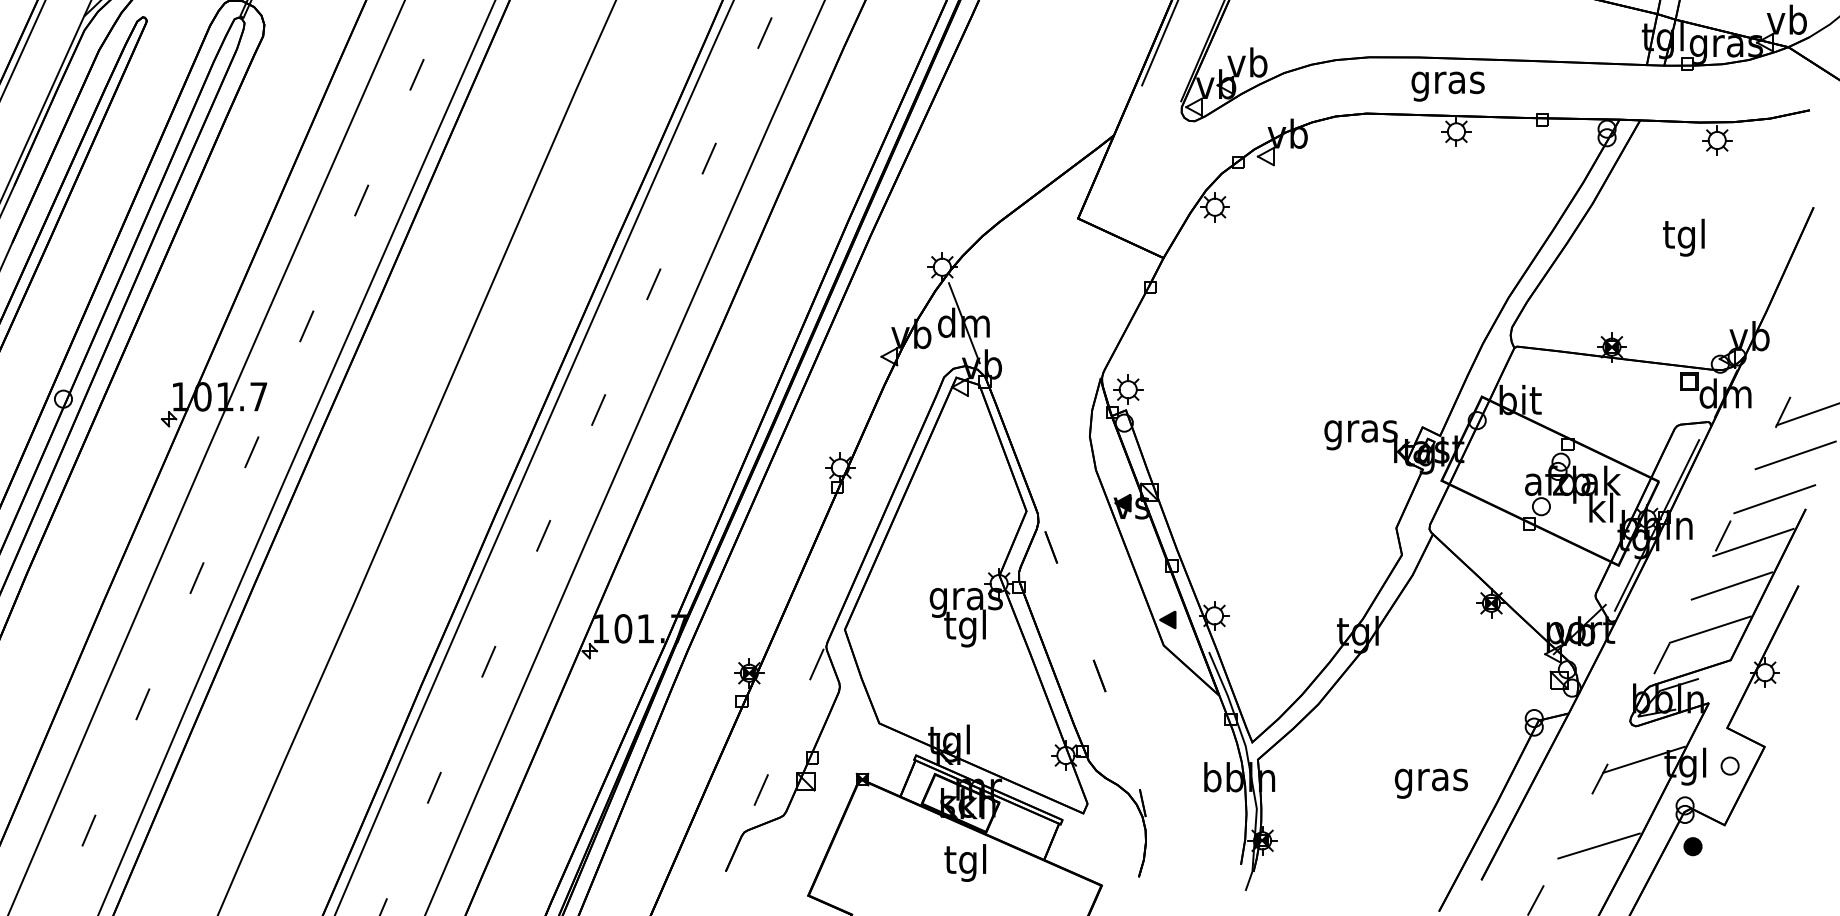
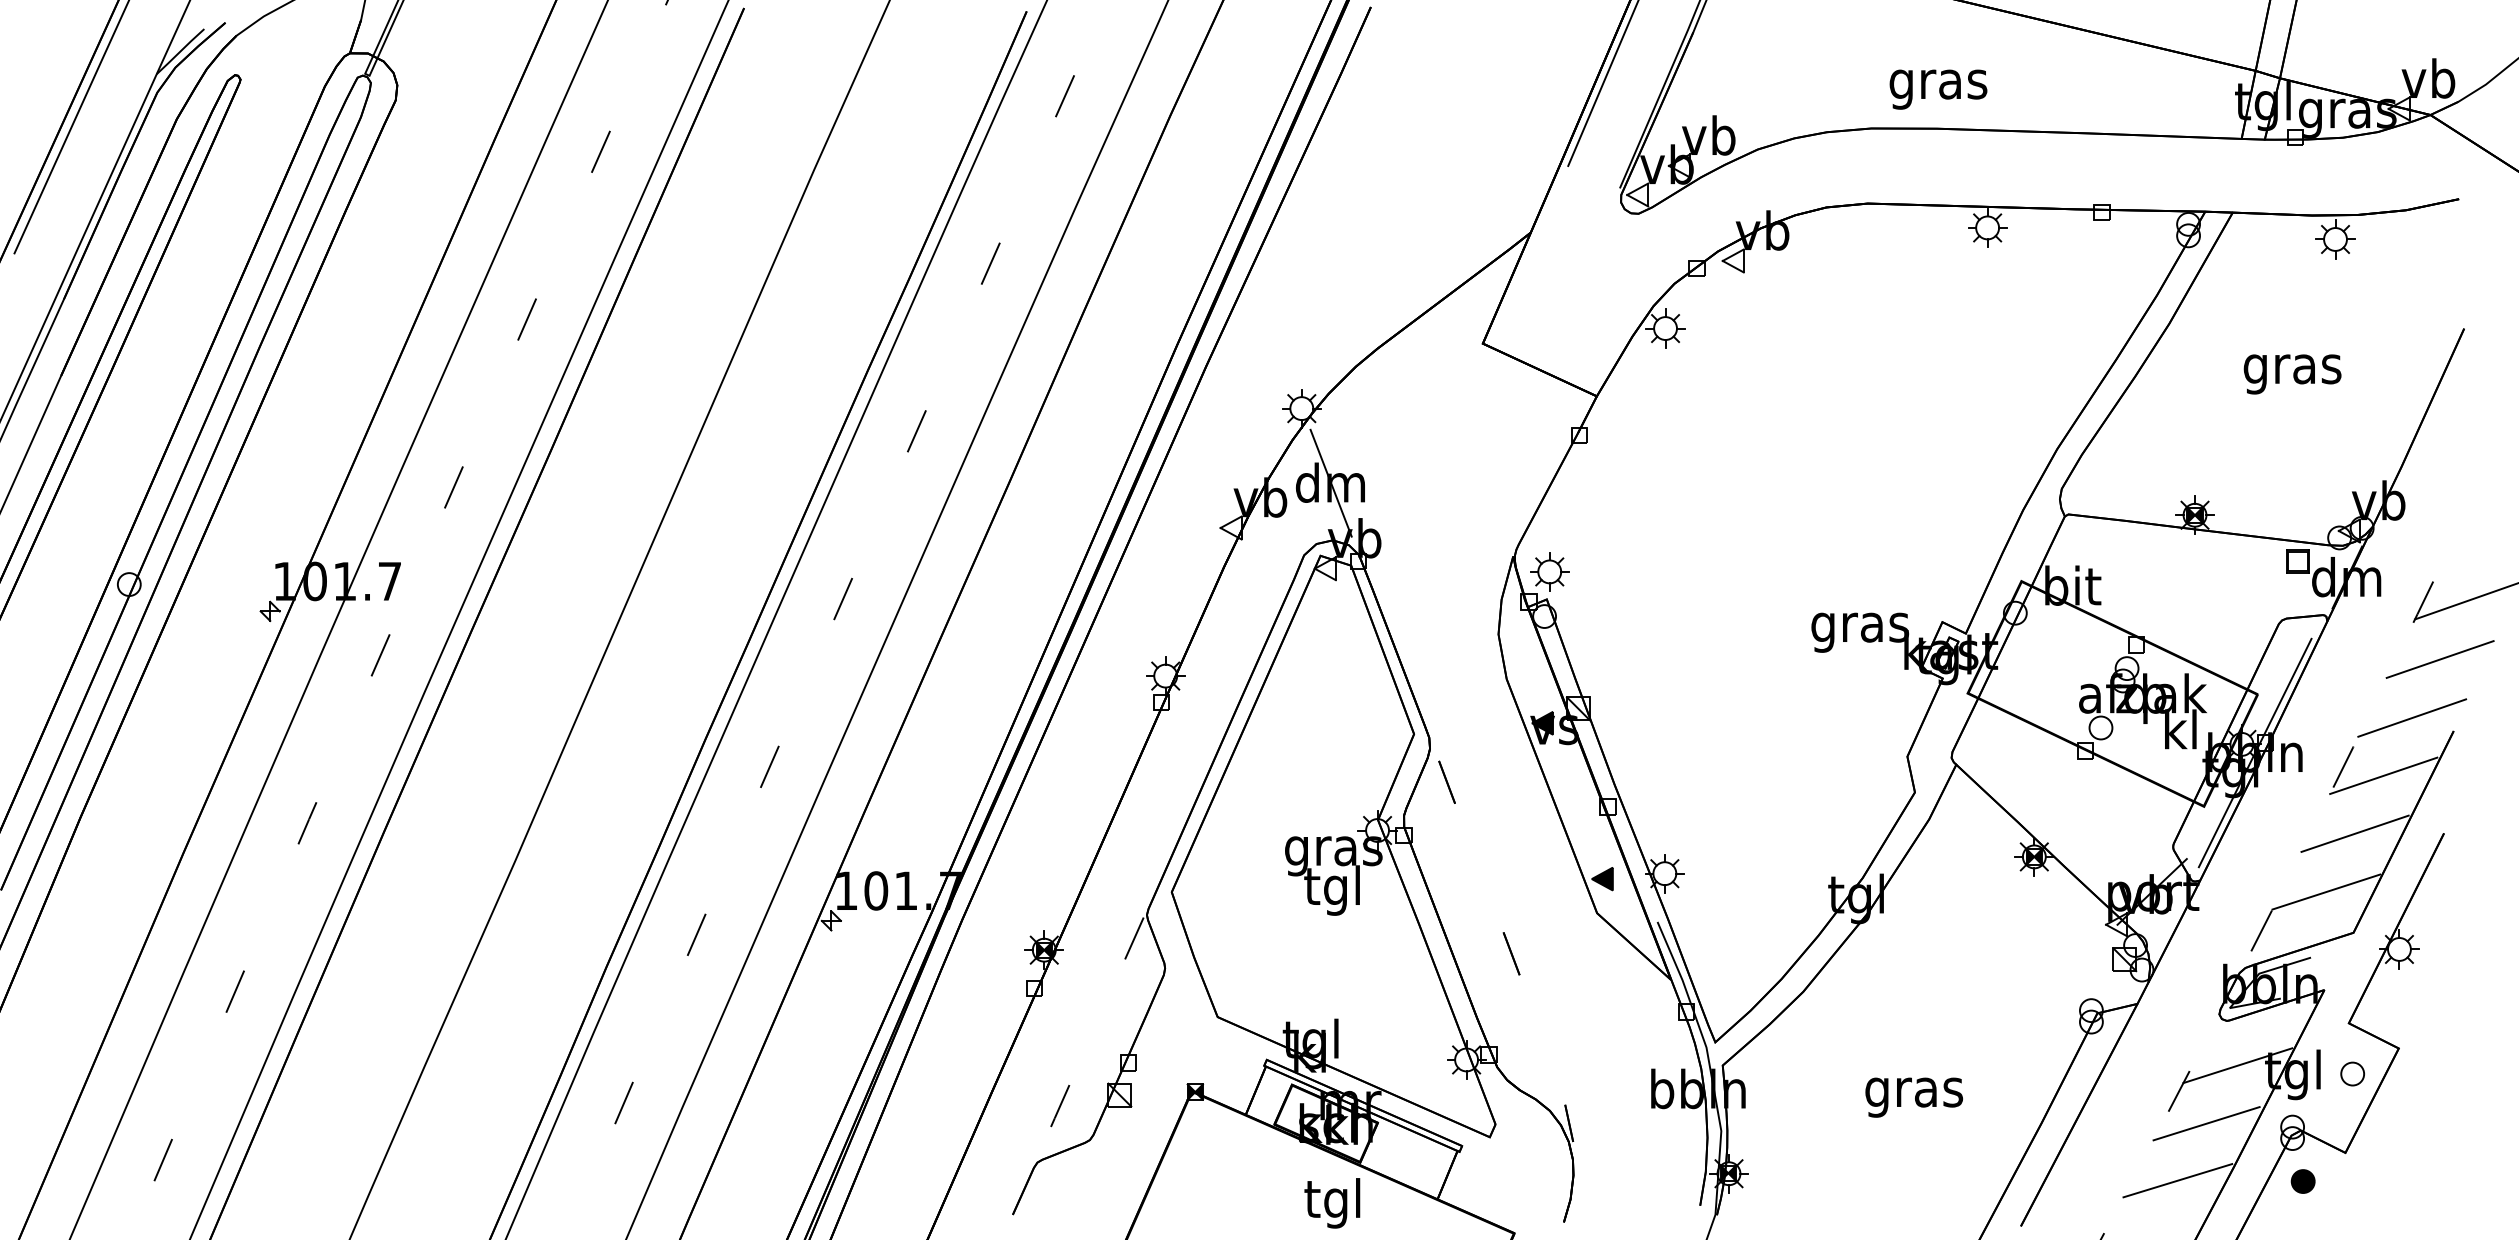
text: (1448, 86) -> (1938, 89), moved
text: (1685, 237) -> (2292, 369), tgl -> gras
text: (1430, 783) -> (1913, 1097), moved
line: (1620, 803) -> (2206, 1123), added

